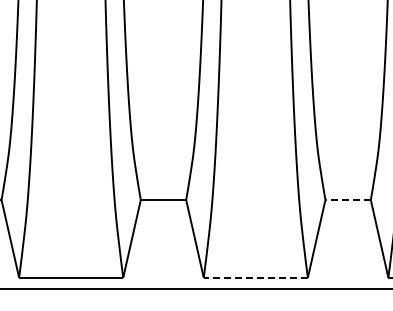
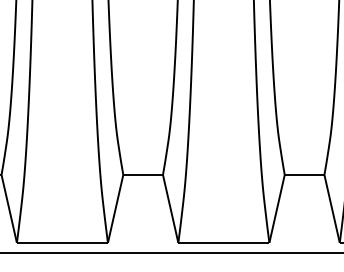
line: (347, 200) -> (304, 175), dashed -> solid
line: (256, 277) -> (224, 242), dashed -> solid

